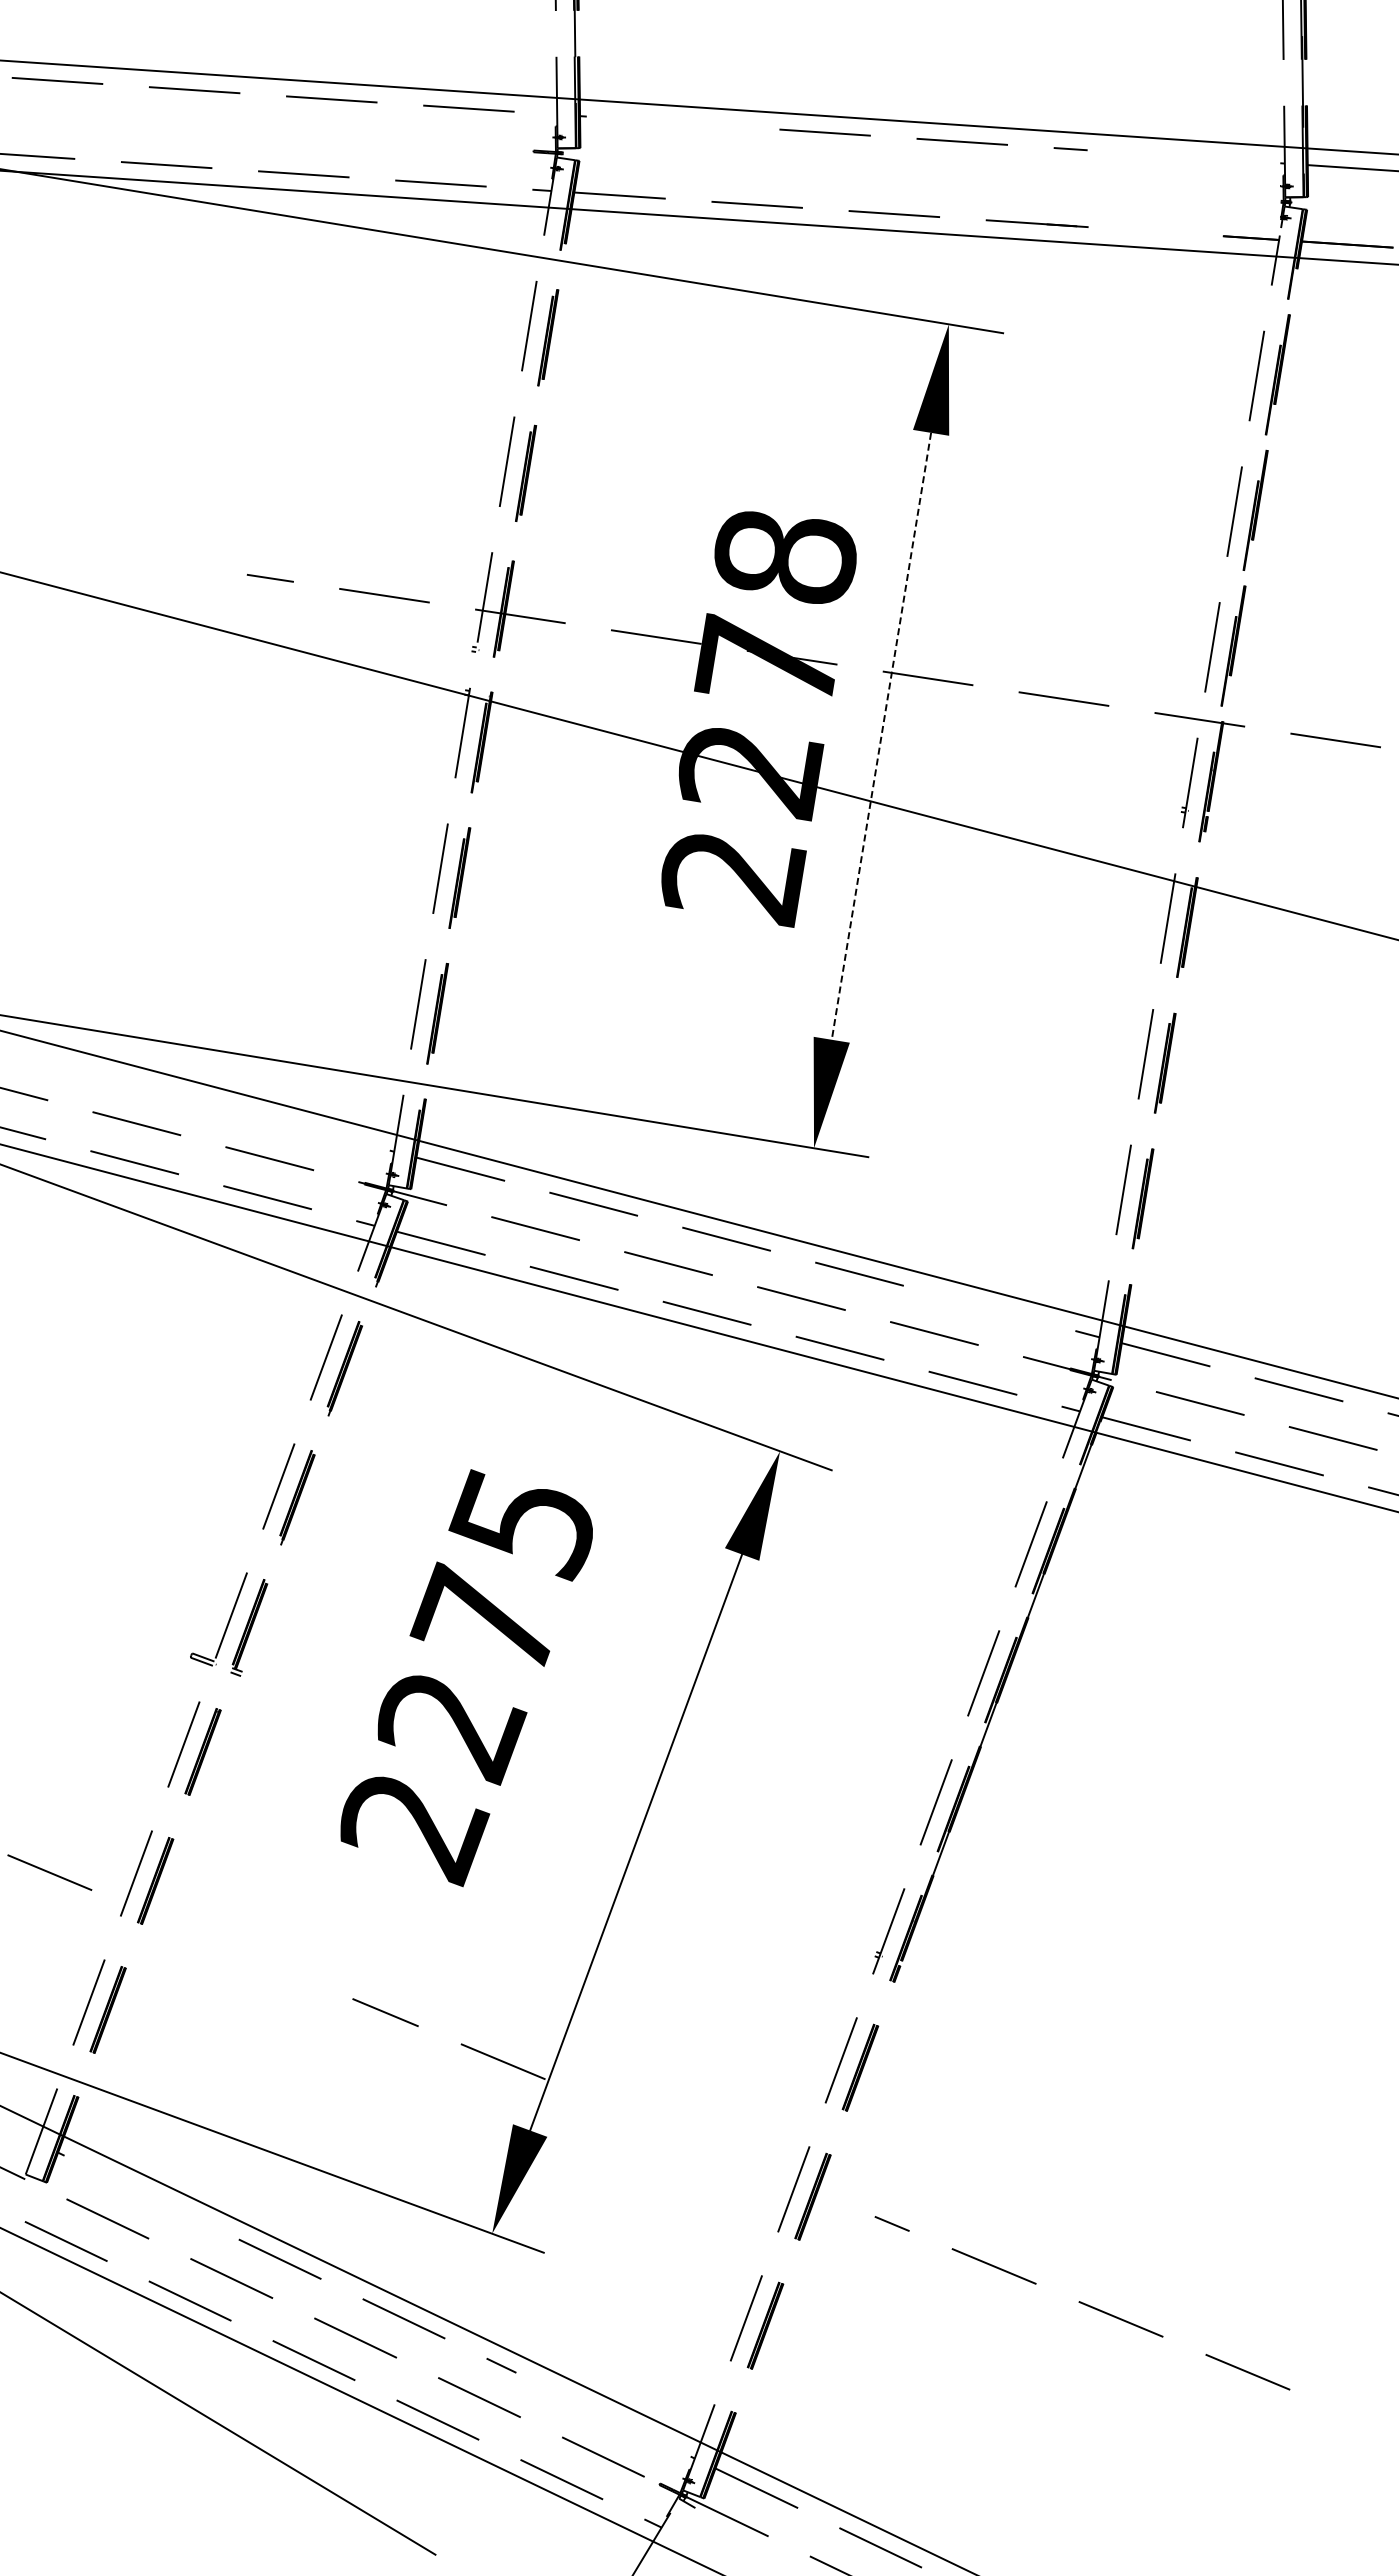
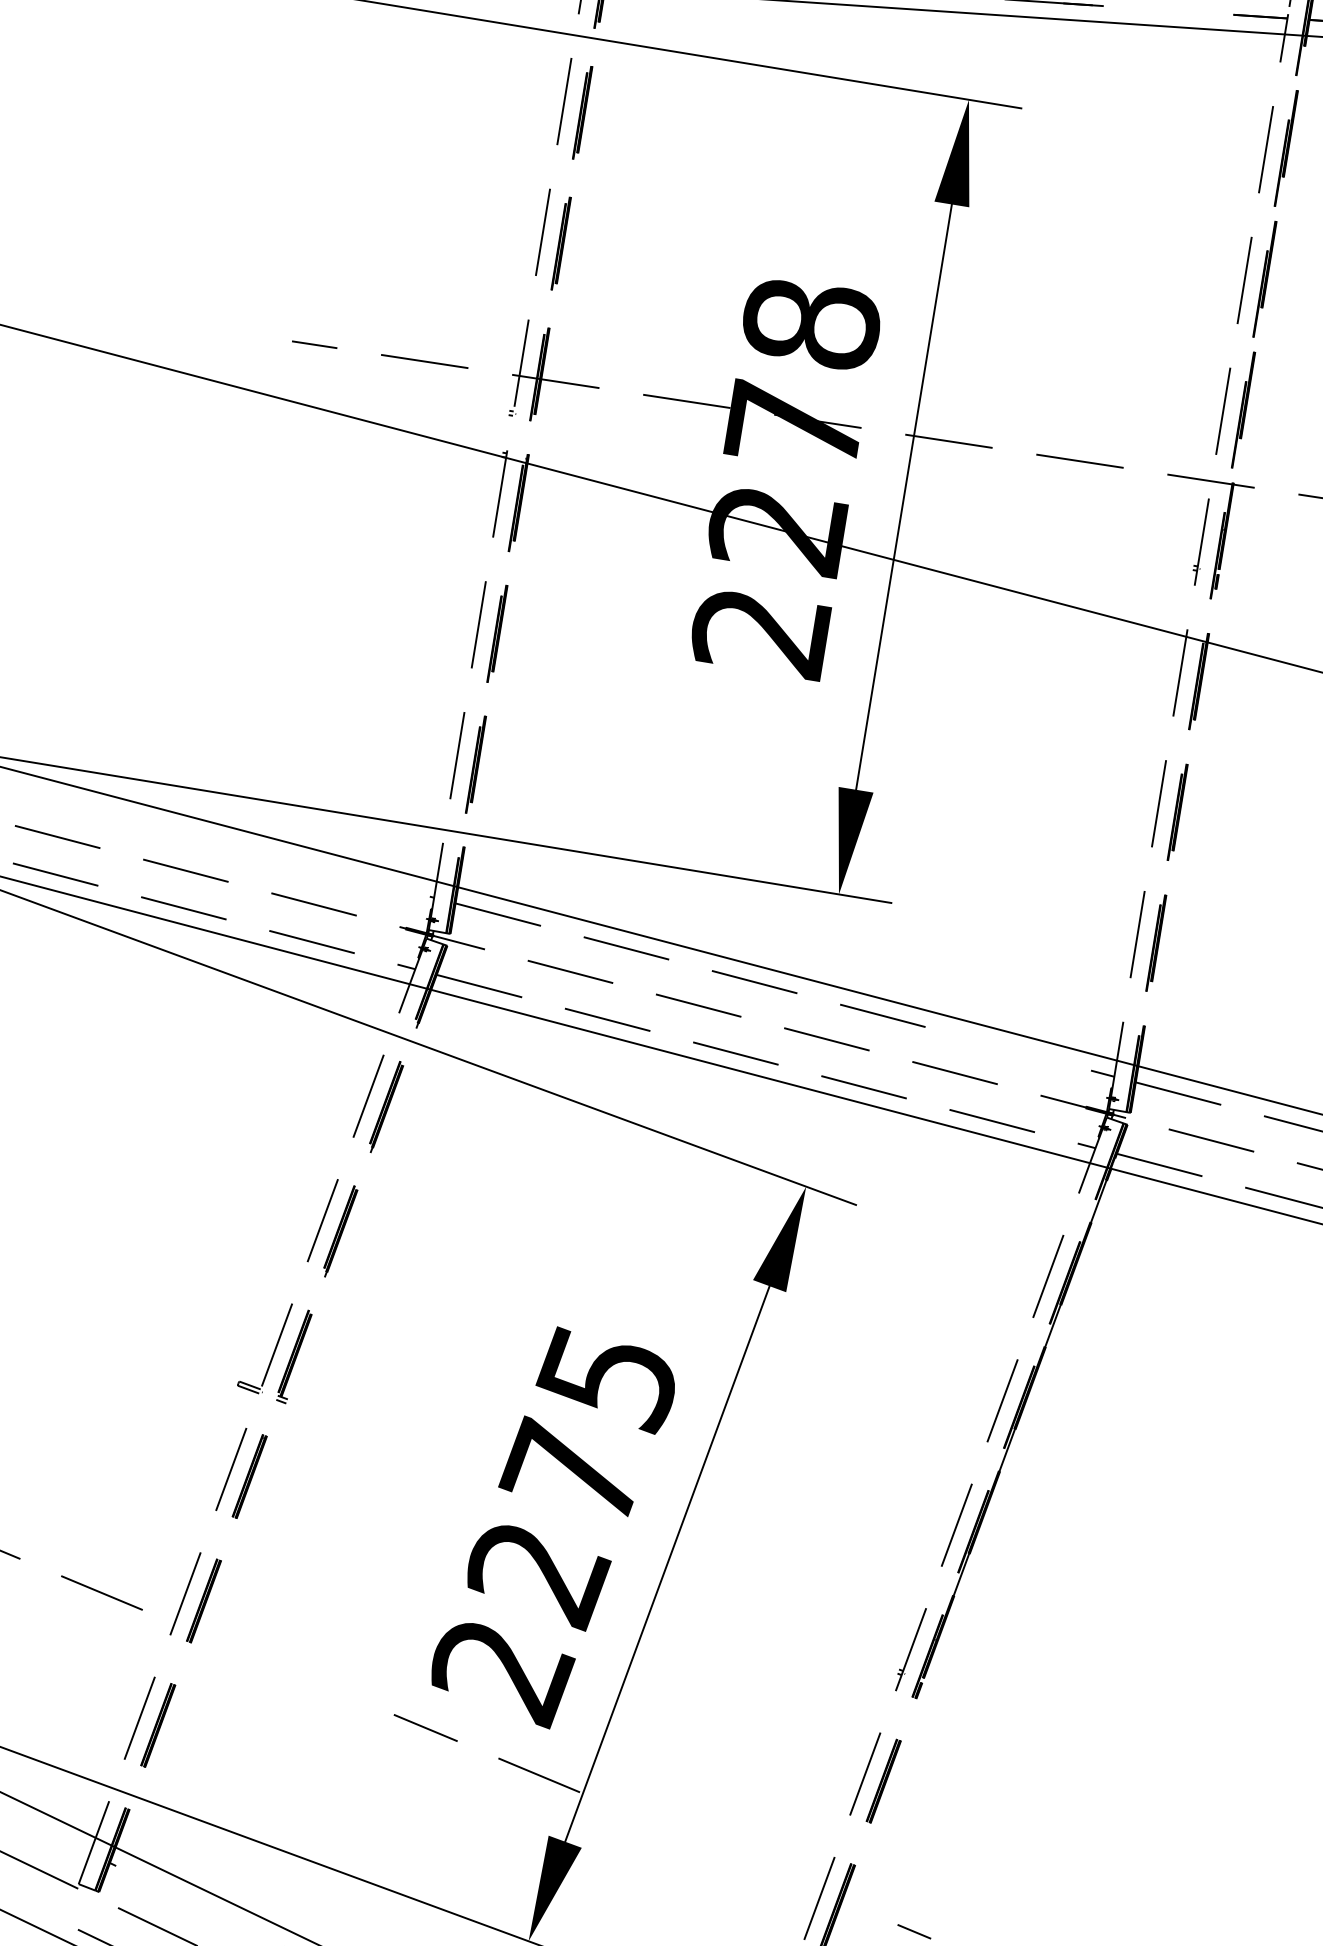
line: (881, 736) -> (904, 497), dashed -> solid
text: (466, 1678) -> (552, 1528), moved

